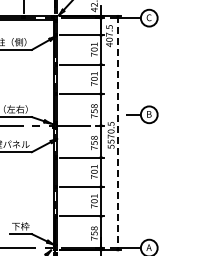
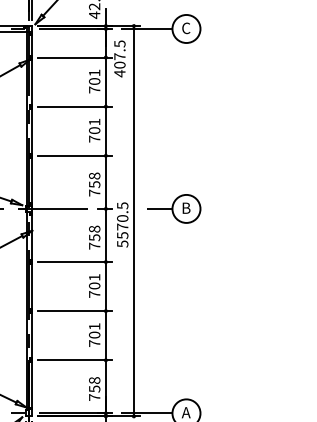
part: (142, 114) -> (175, 208), moved
line: (117, 133) -> (133, 221), dashed -> solid

